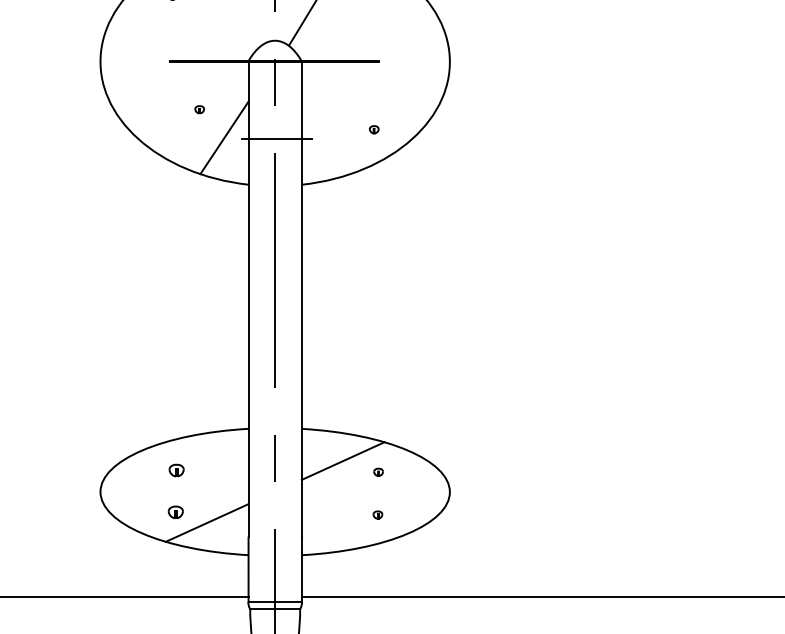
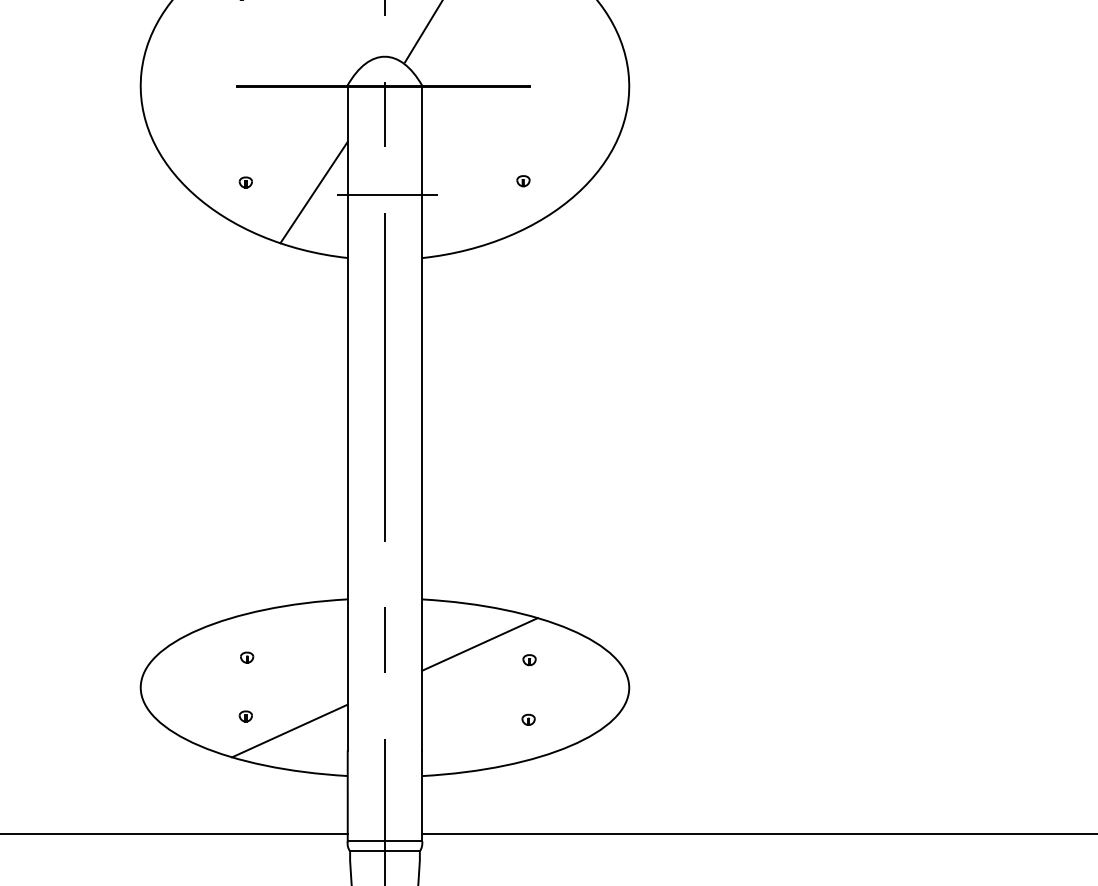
part: (199, 109) -> (245, 182), moved
part: (176, 470) -> (246, 657), size x0.62
part: (175, 512) -> (245, 716), size x0.62

